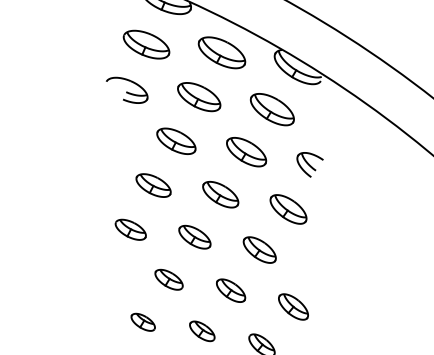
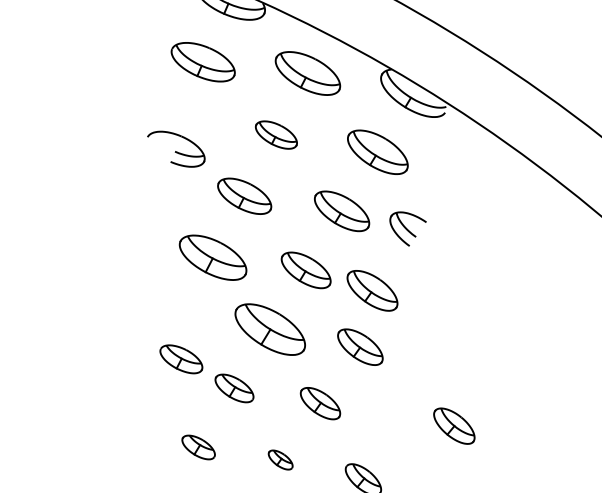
part: (126, 89) -> (175, 147), moved
part: (199, 97) -> (276, 135), size x0.7
part: (309, 164) -> (407, 228), moved
part: (153, 185) -> (212, 257), size x1.4
part: (288, 209) -> (372, 290), moved
part: (130, 229) -> (180, 358), moved
part: (194, 236) -> (269, 328), size x1.6
part: (293, 306) -> (454, 425), moved
part: (202, 331) -> (280, 460), size x0.7

